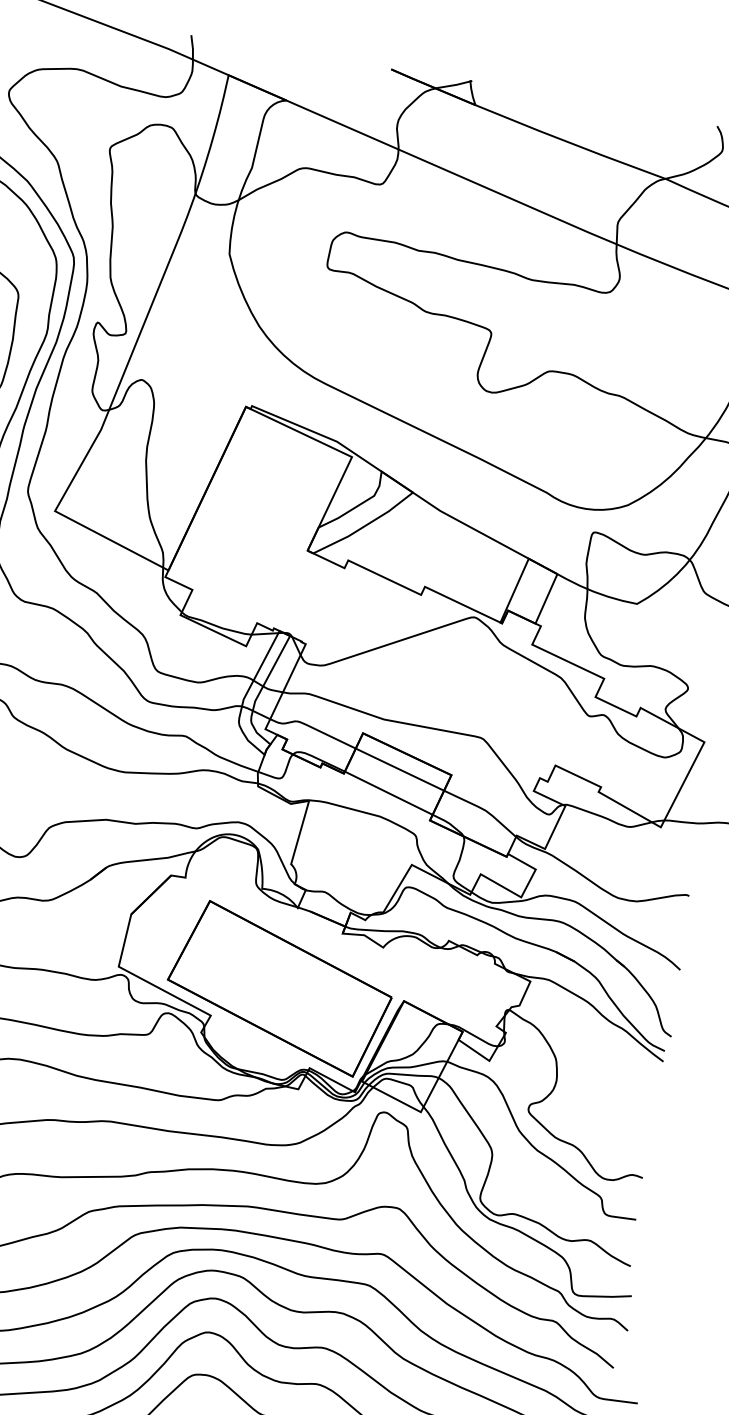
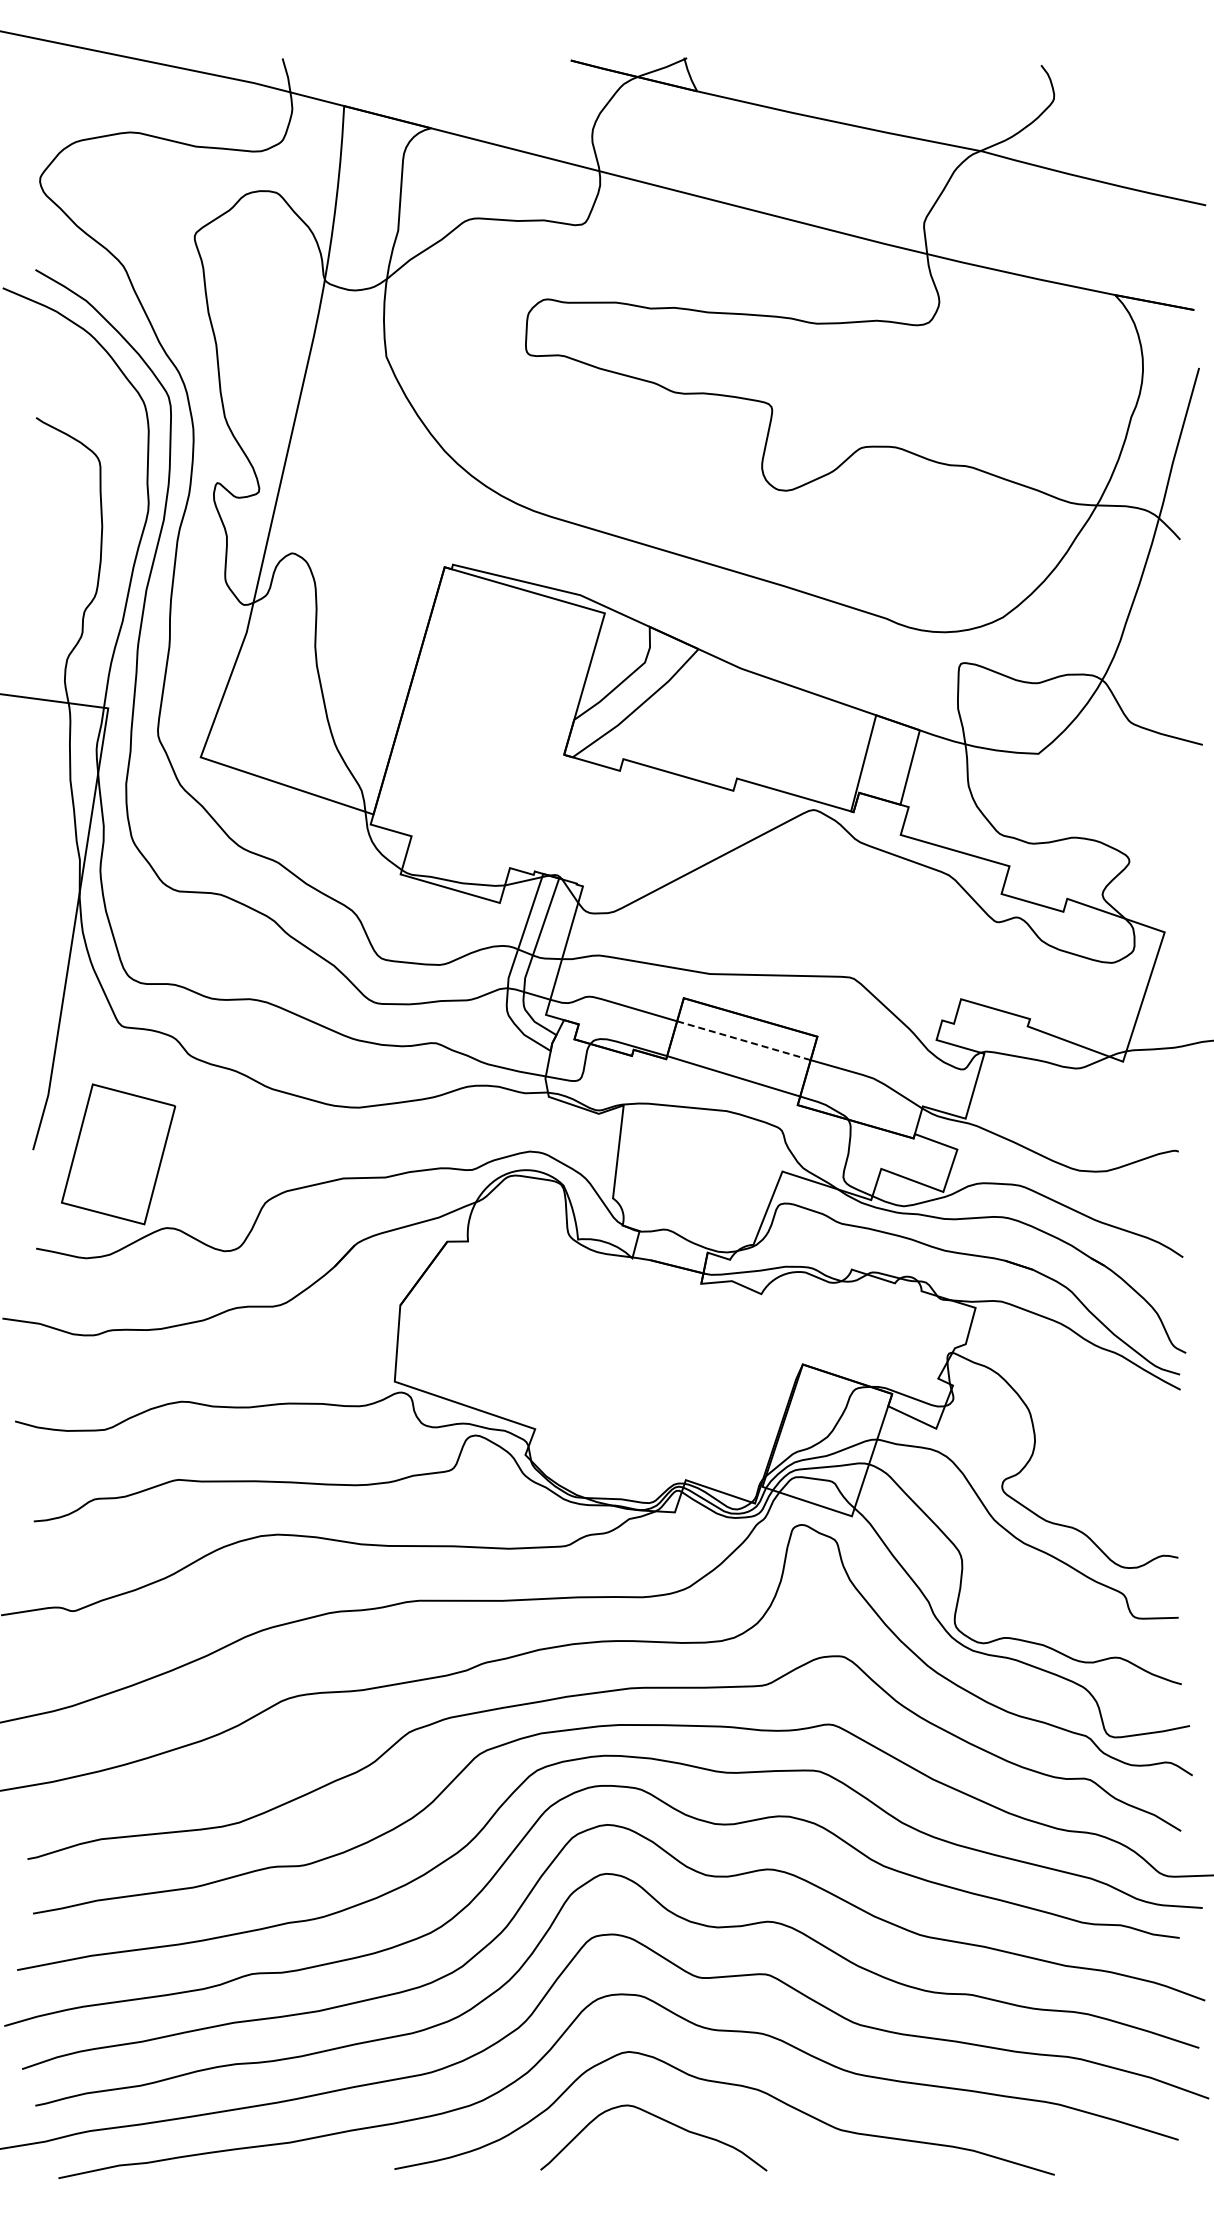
line: (399, 769) -> (743, 1040), solid -> dashed
part: (279, 988) -> (625, 1375), removed

